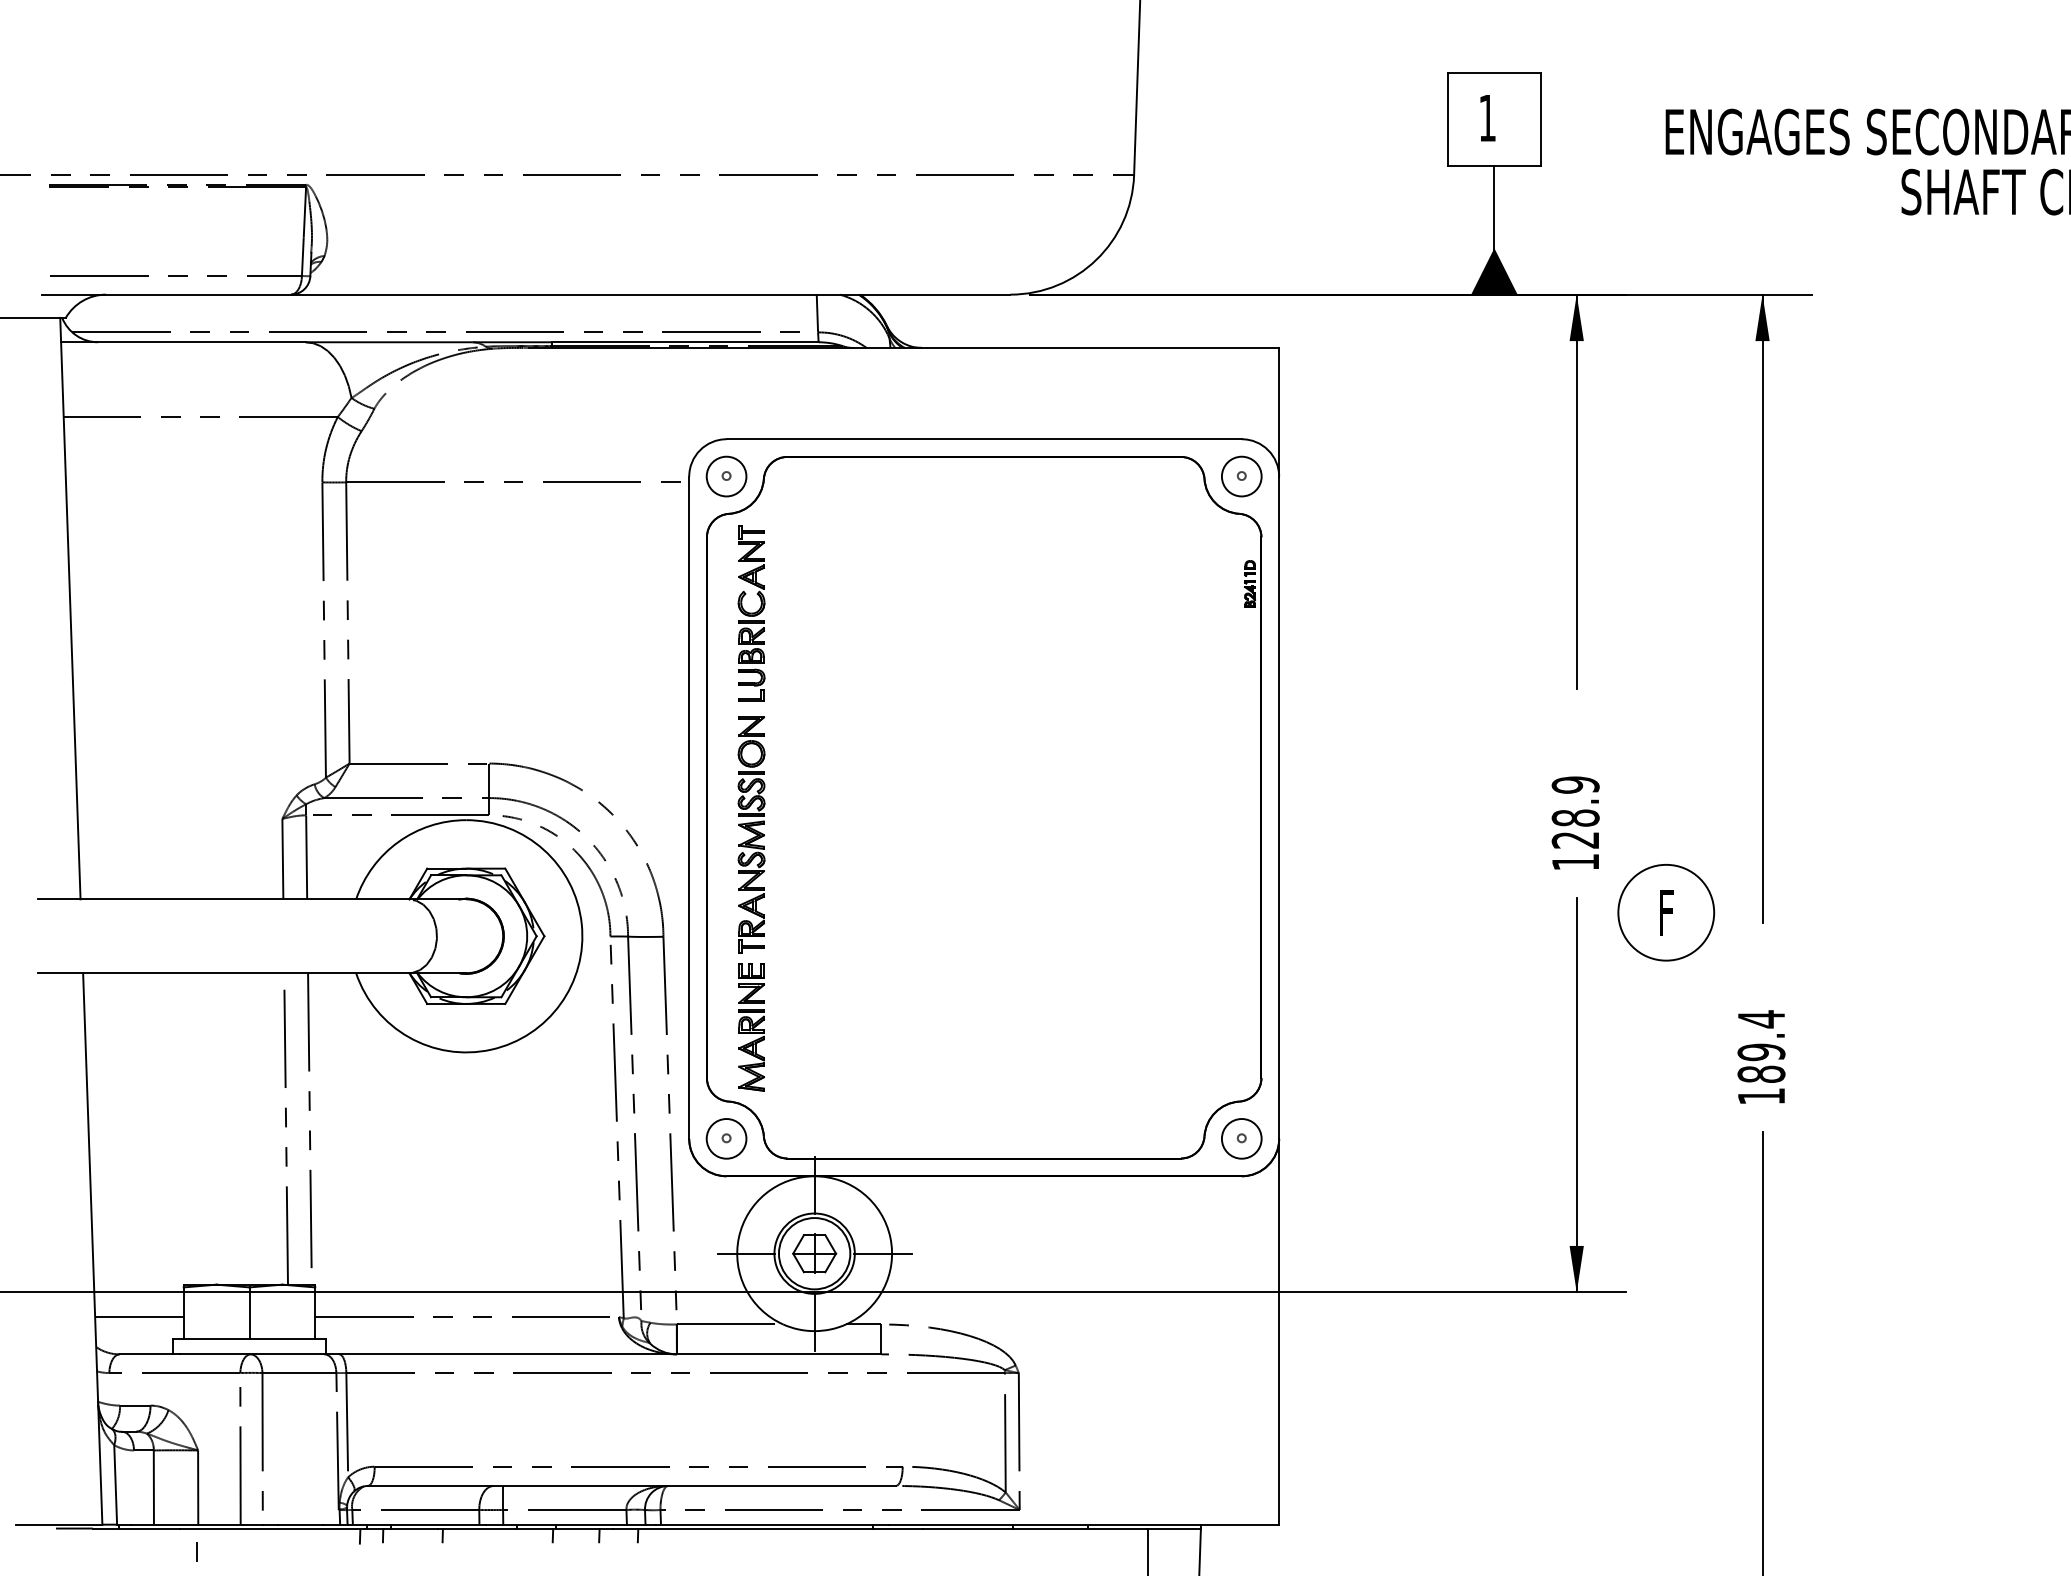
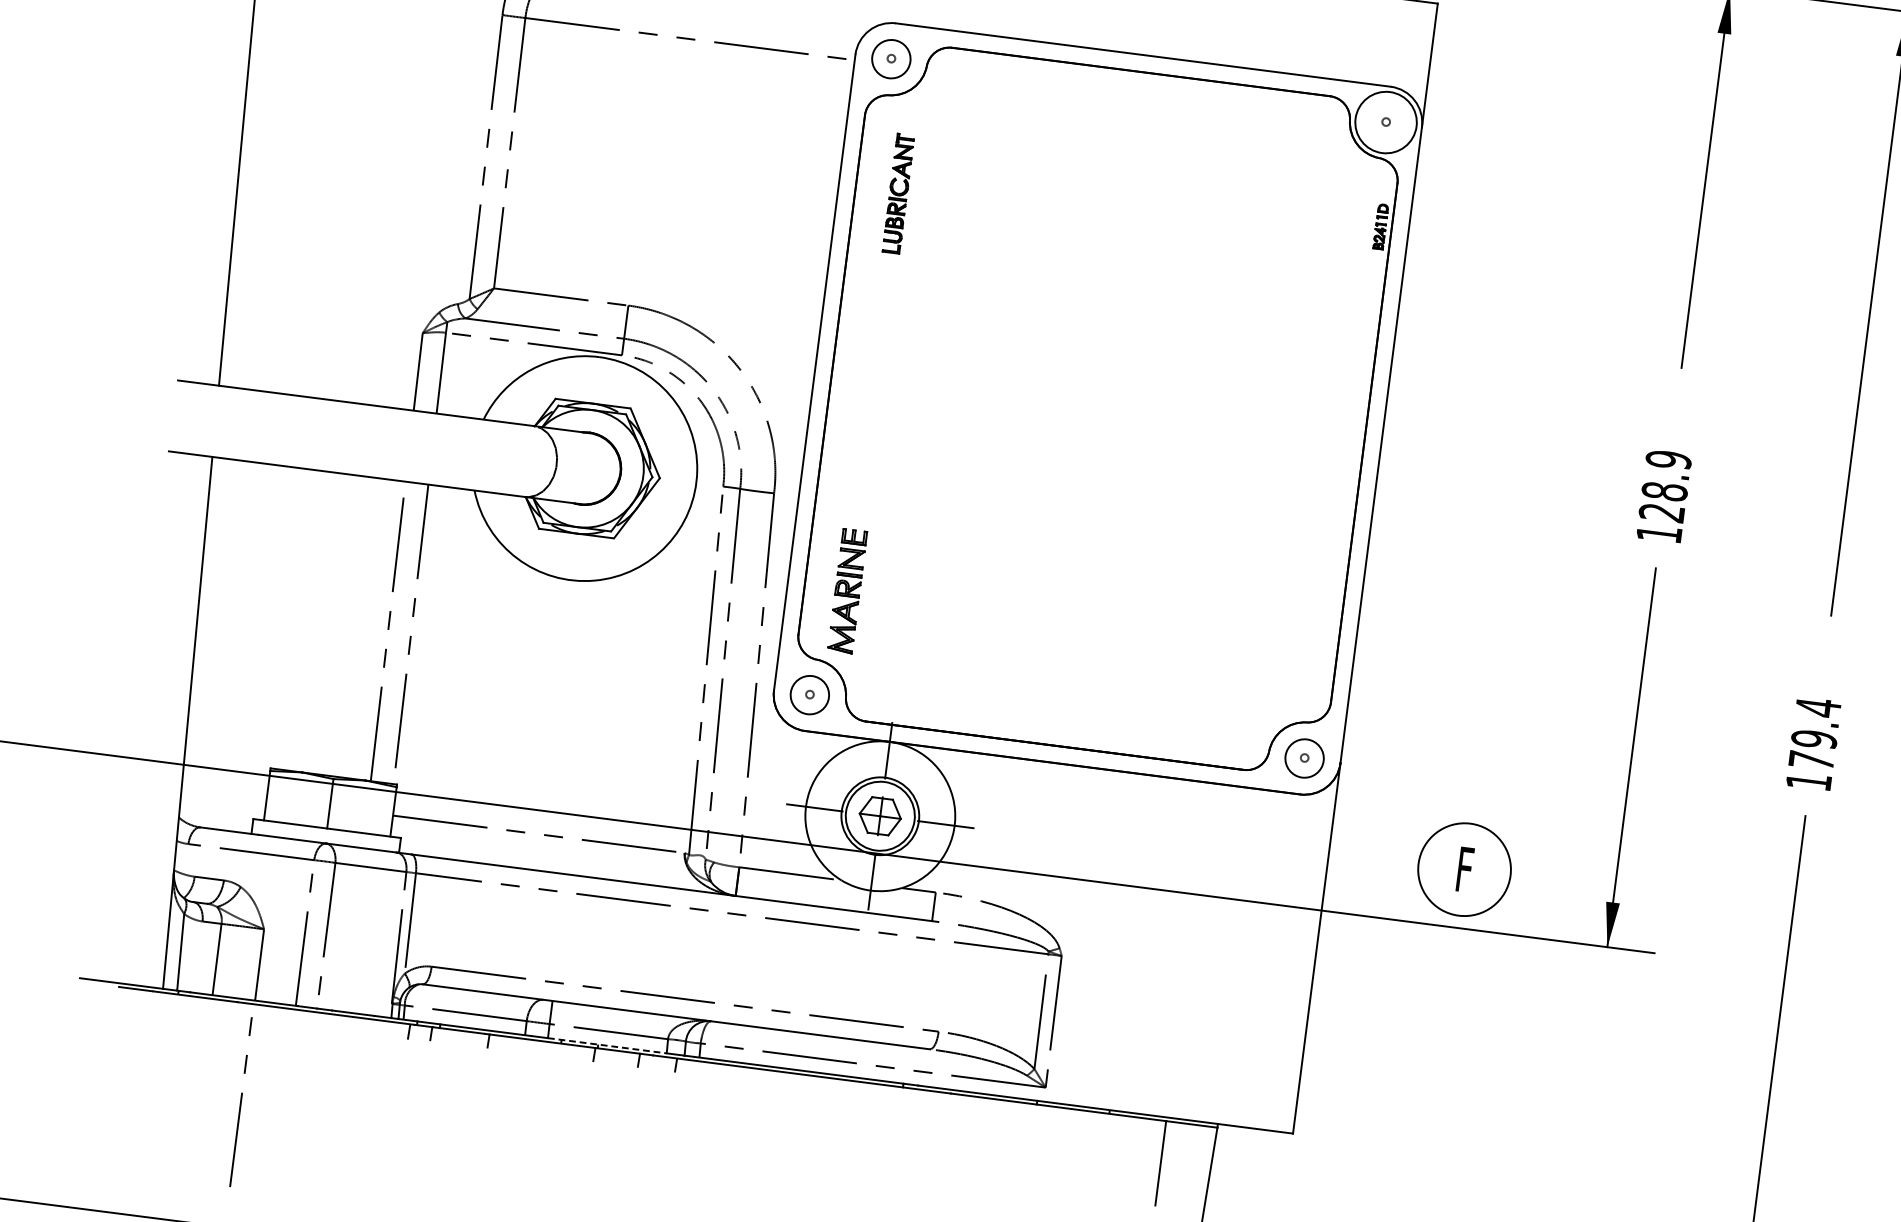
circle: (1241, 476) -> (1385, 122), size x1.6
part: (751, 613) -> (898, 193), size x0.7
part: (751, 834) -> (871, 405), removed
part: (1666, 912) -> (1464, 869), moved
text: (1761, 1073) -> (1811, 759), 189.4 -> 179.4
line: (139, 1316) -> (224, 793), removed
line: (565, 1524) -> (607, 1045), solid -> dashed

